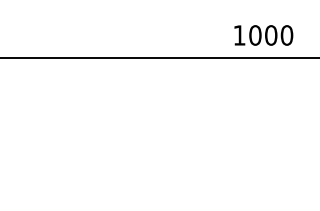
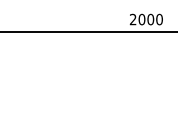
text: (238, 35) -> (132, 19), 1000 -> 2000

